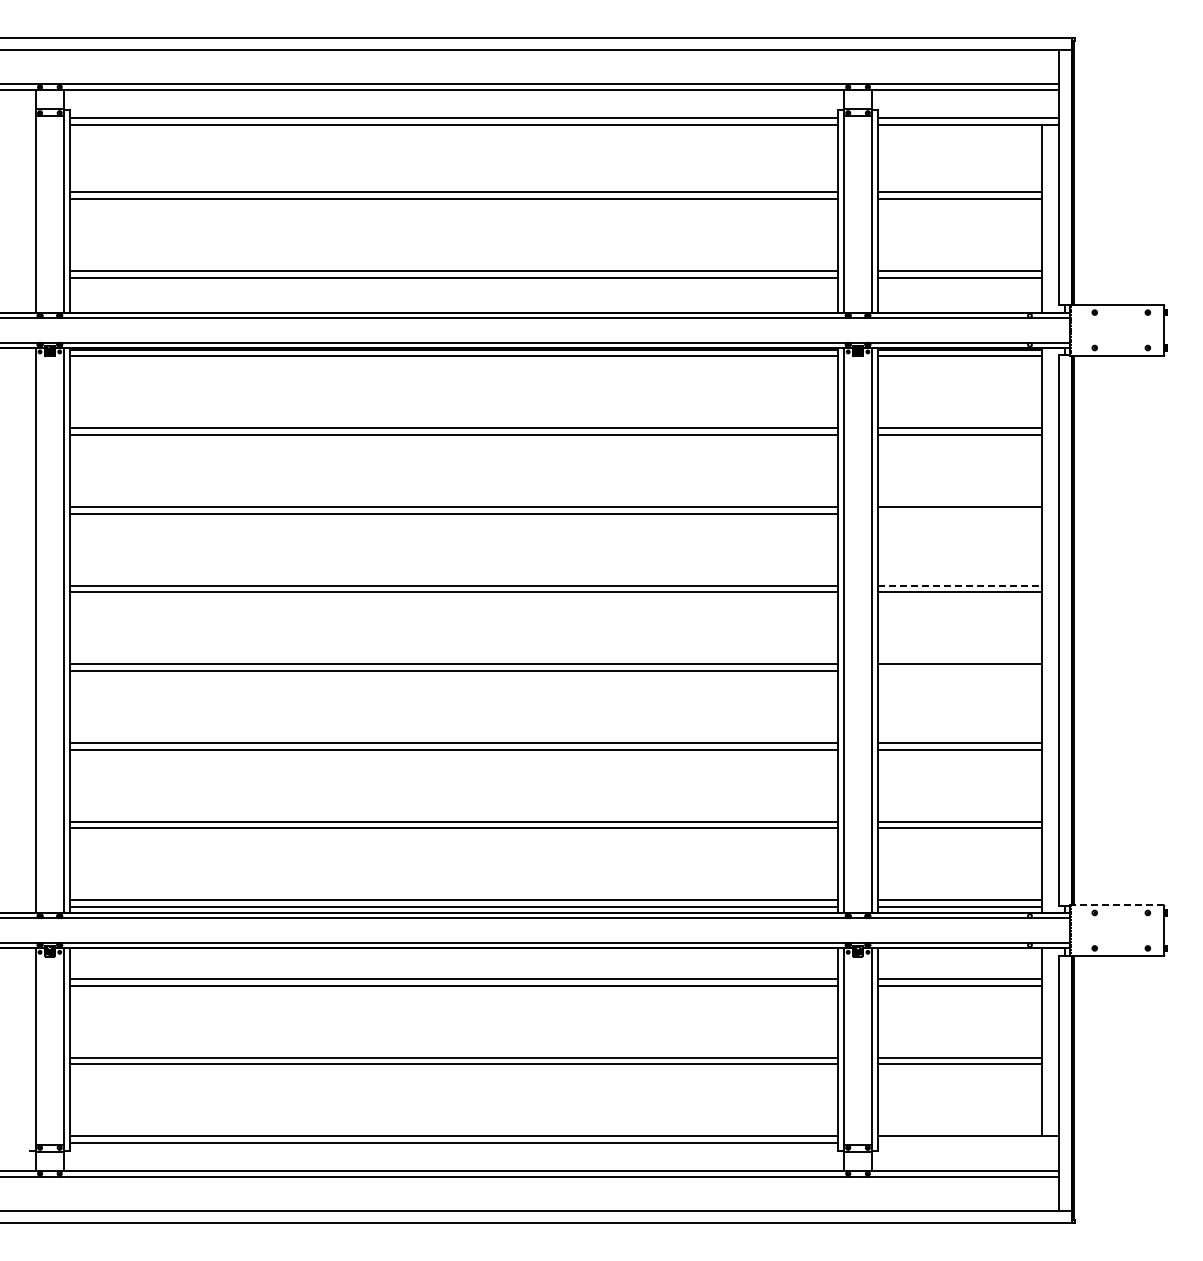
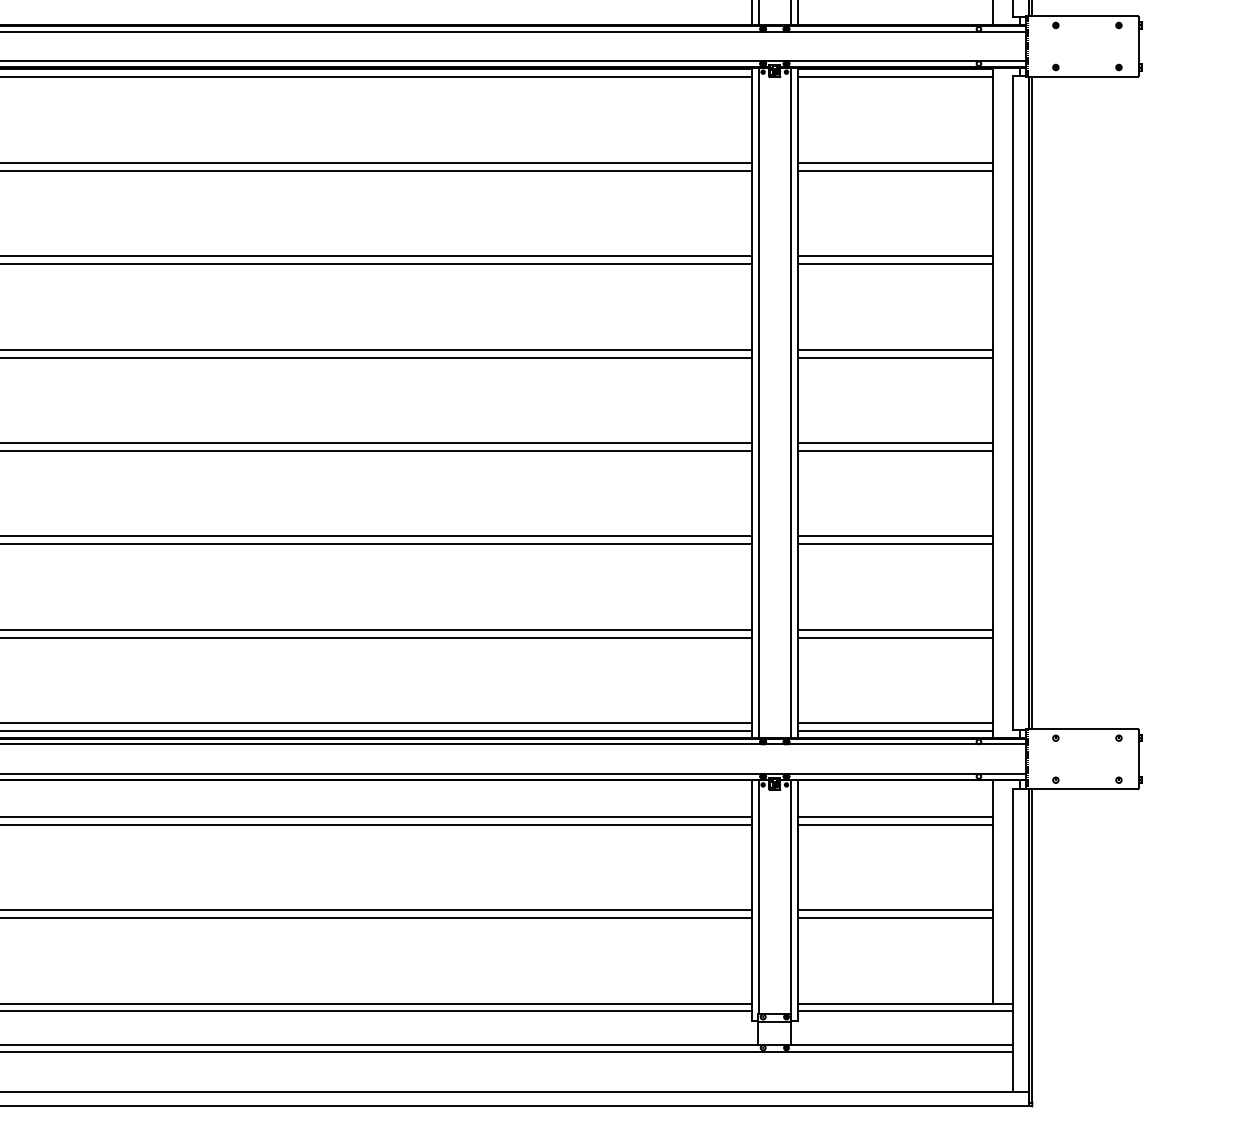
line: (959, 513) -> (895, 263), added
line: (960, 585) -> (896, 349), dashed -> solid
line: (959, 671) -> (895, 451), added
line: (1116, 905) -> (1081, 729), dashed -> solid
line: (967, 1143) -> (904, 1011), added

